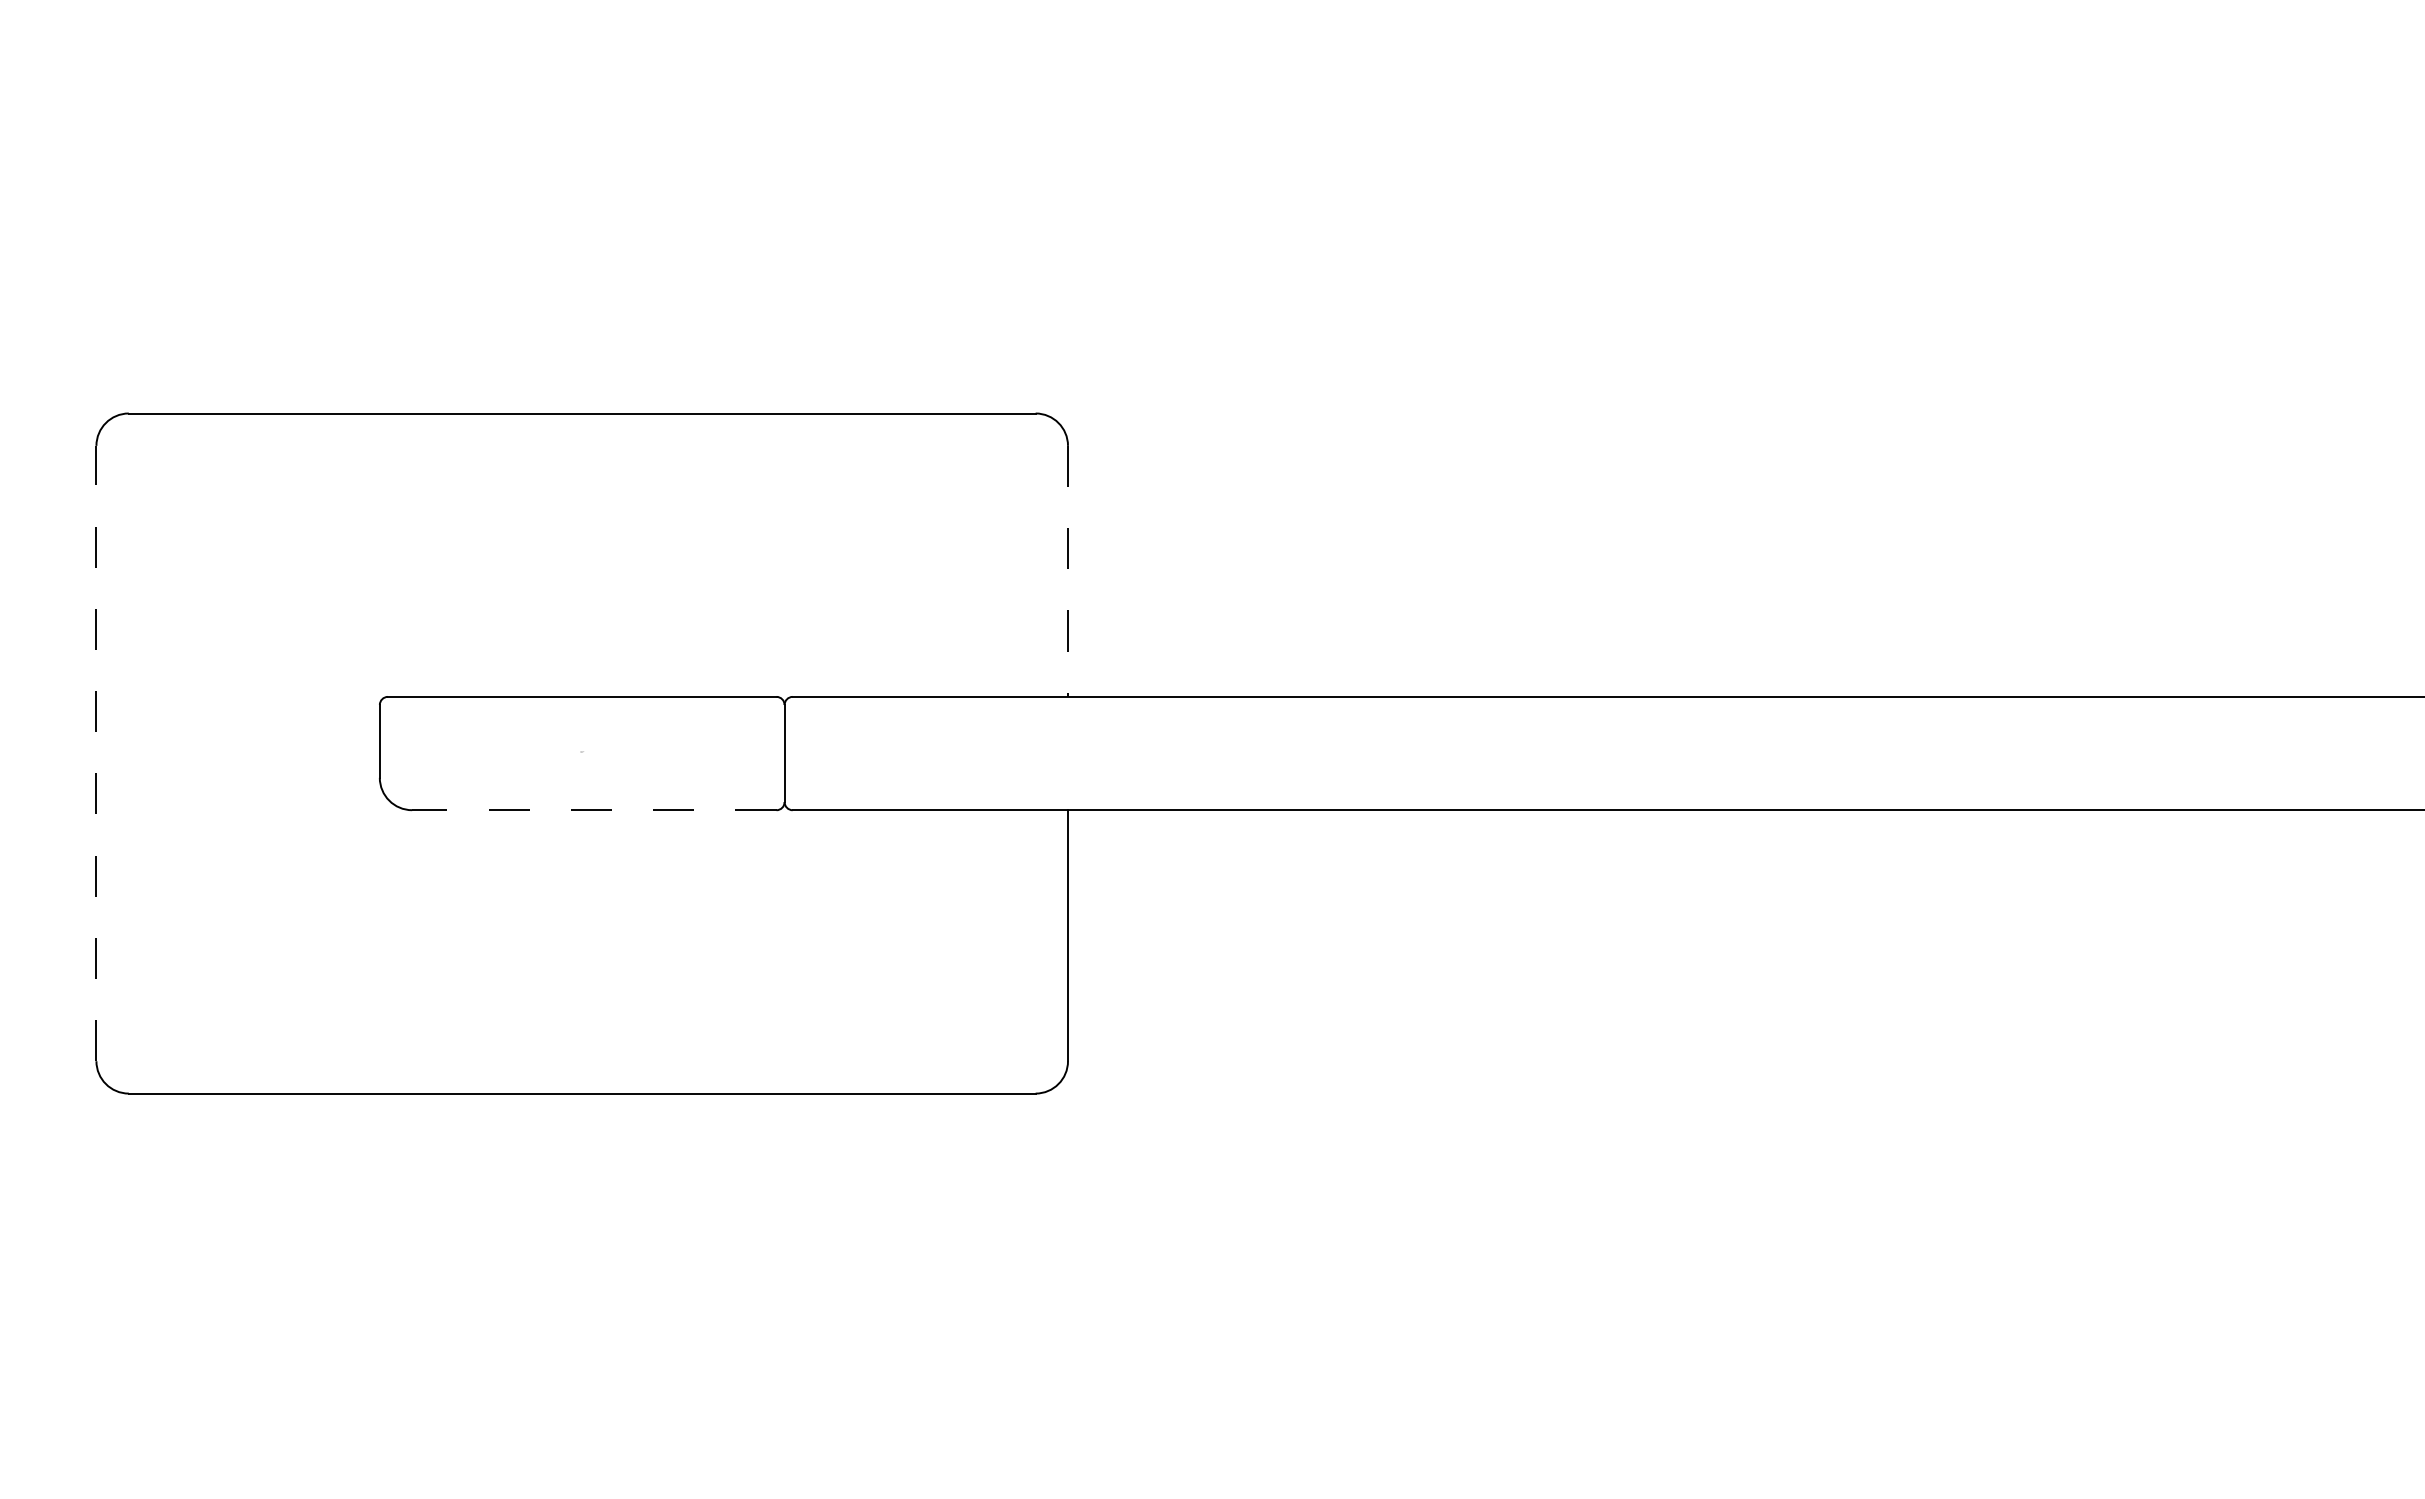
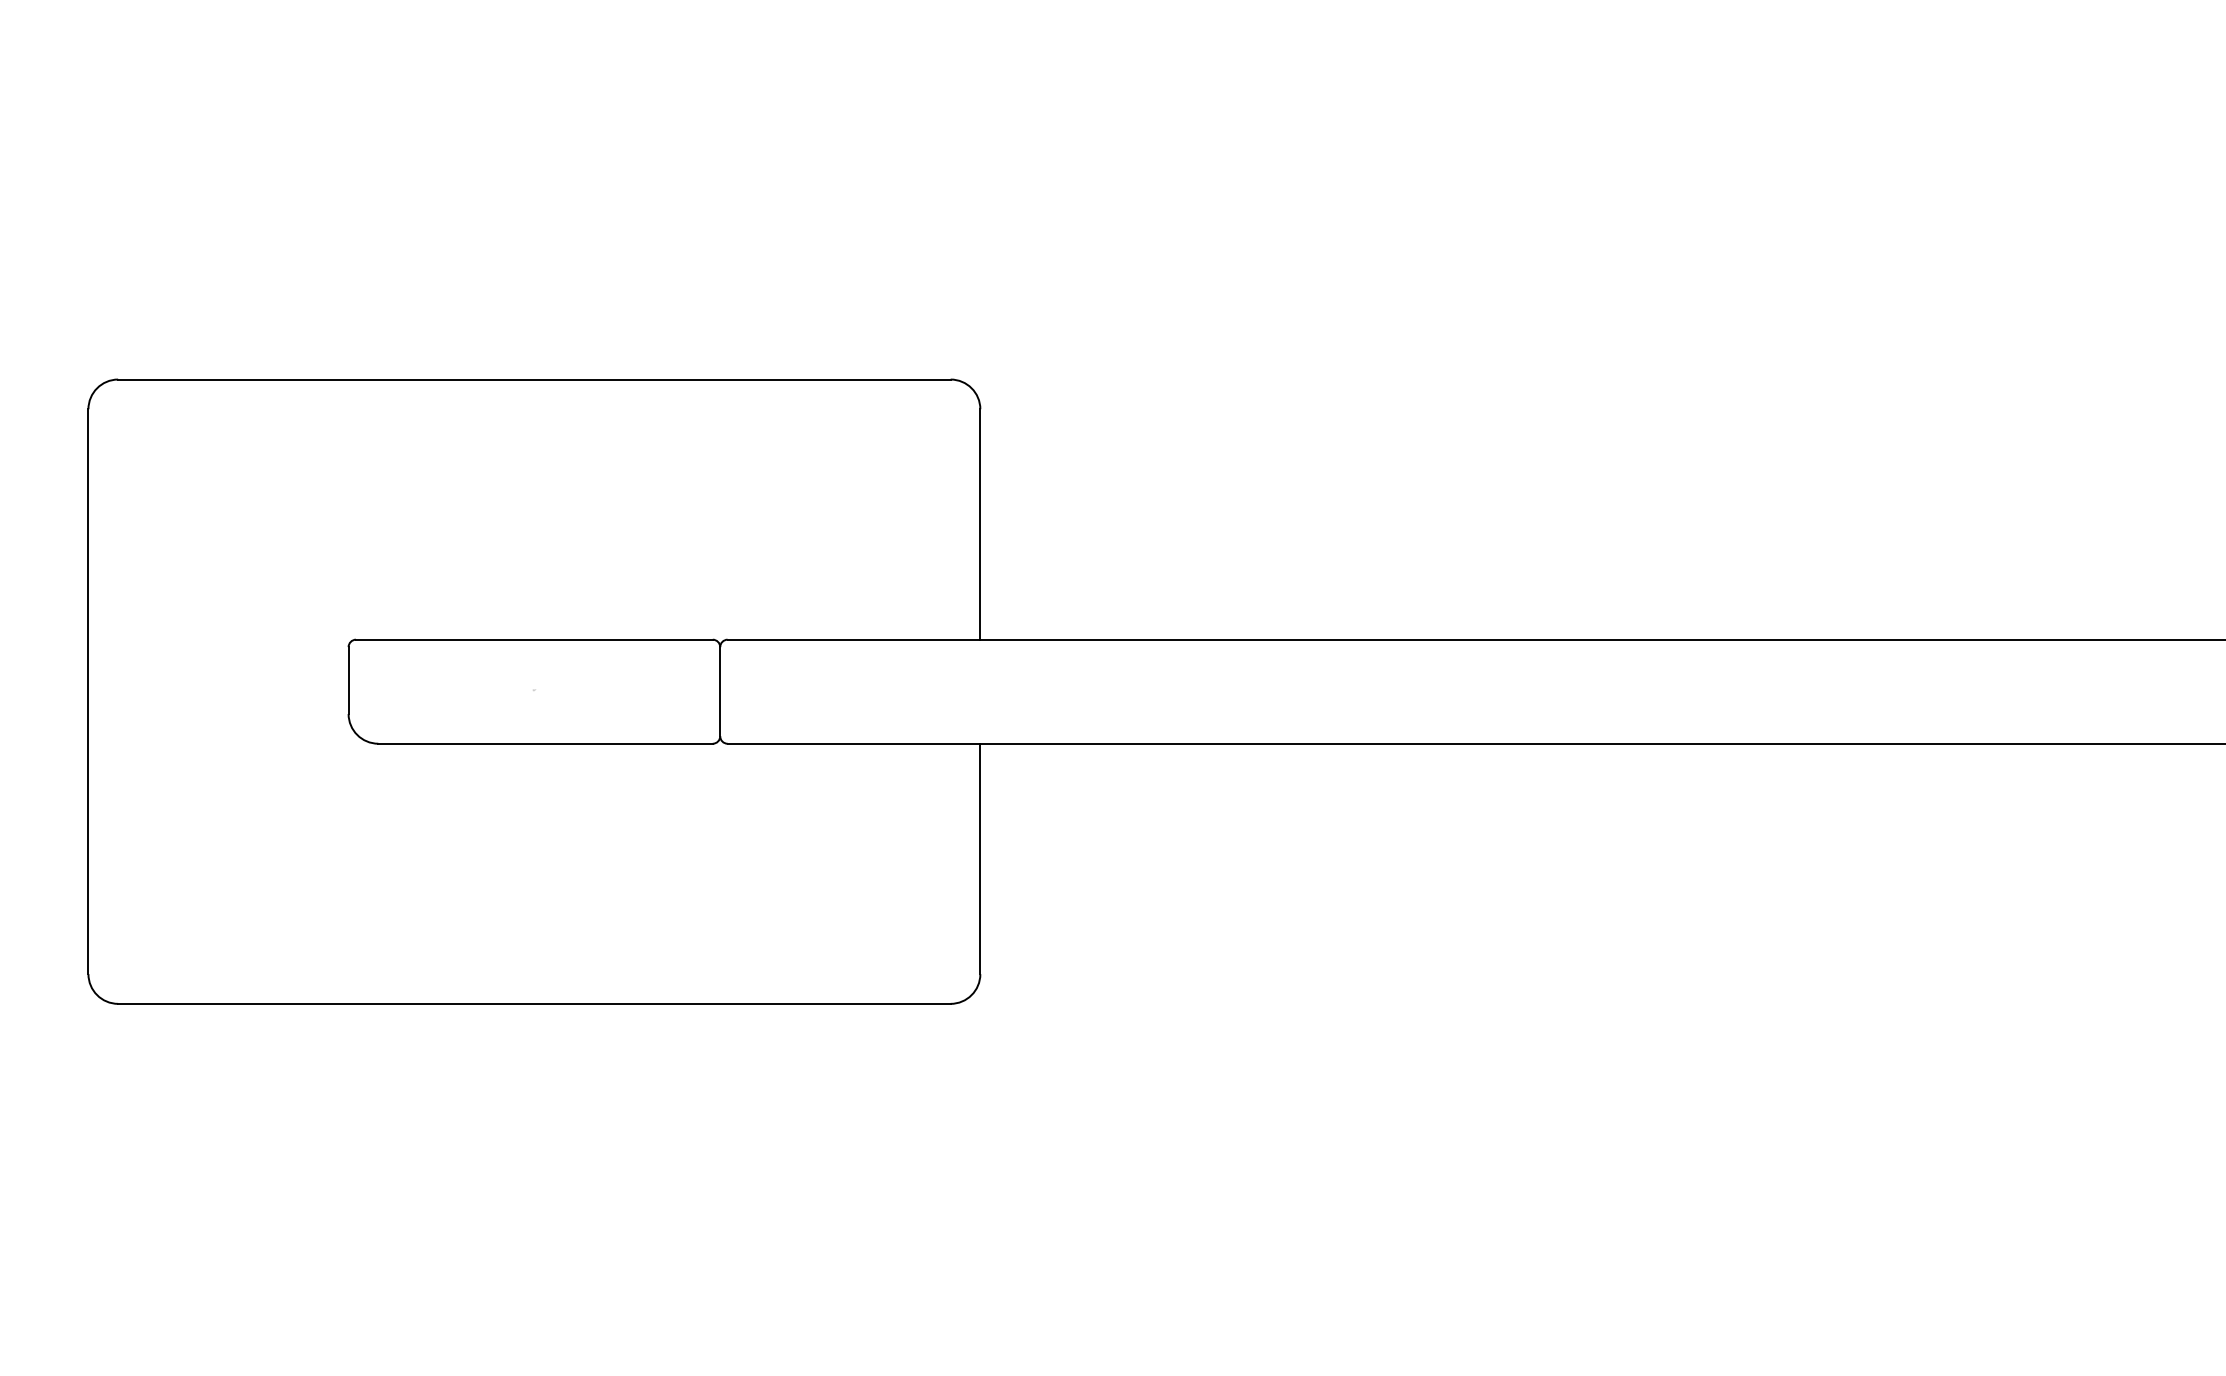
line: (1068, 571) -> (980, 524), dashed -> solid
line: (96, 753) -> (88, 691), dashed -> solid
line: (593, 810) -> (544, 743), dashed -> solid

